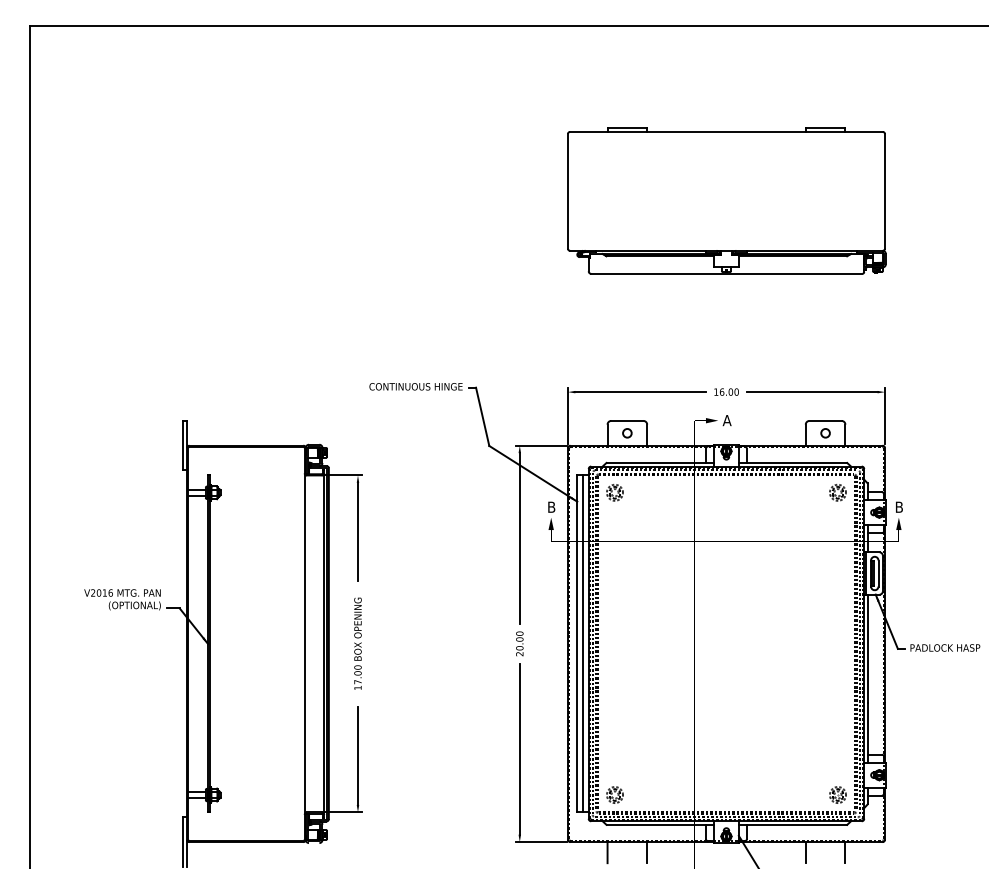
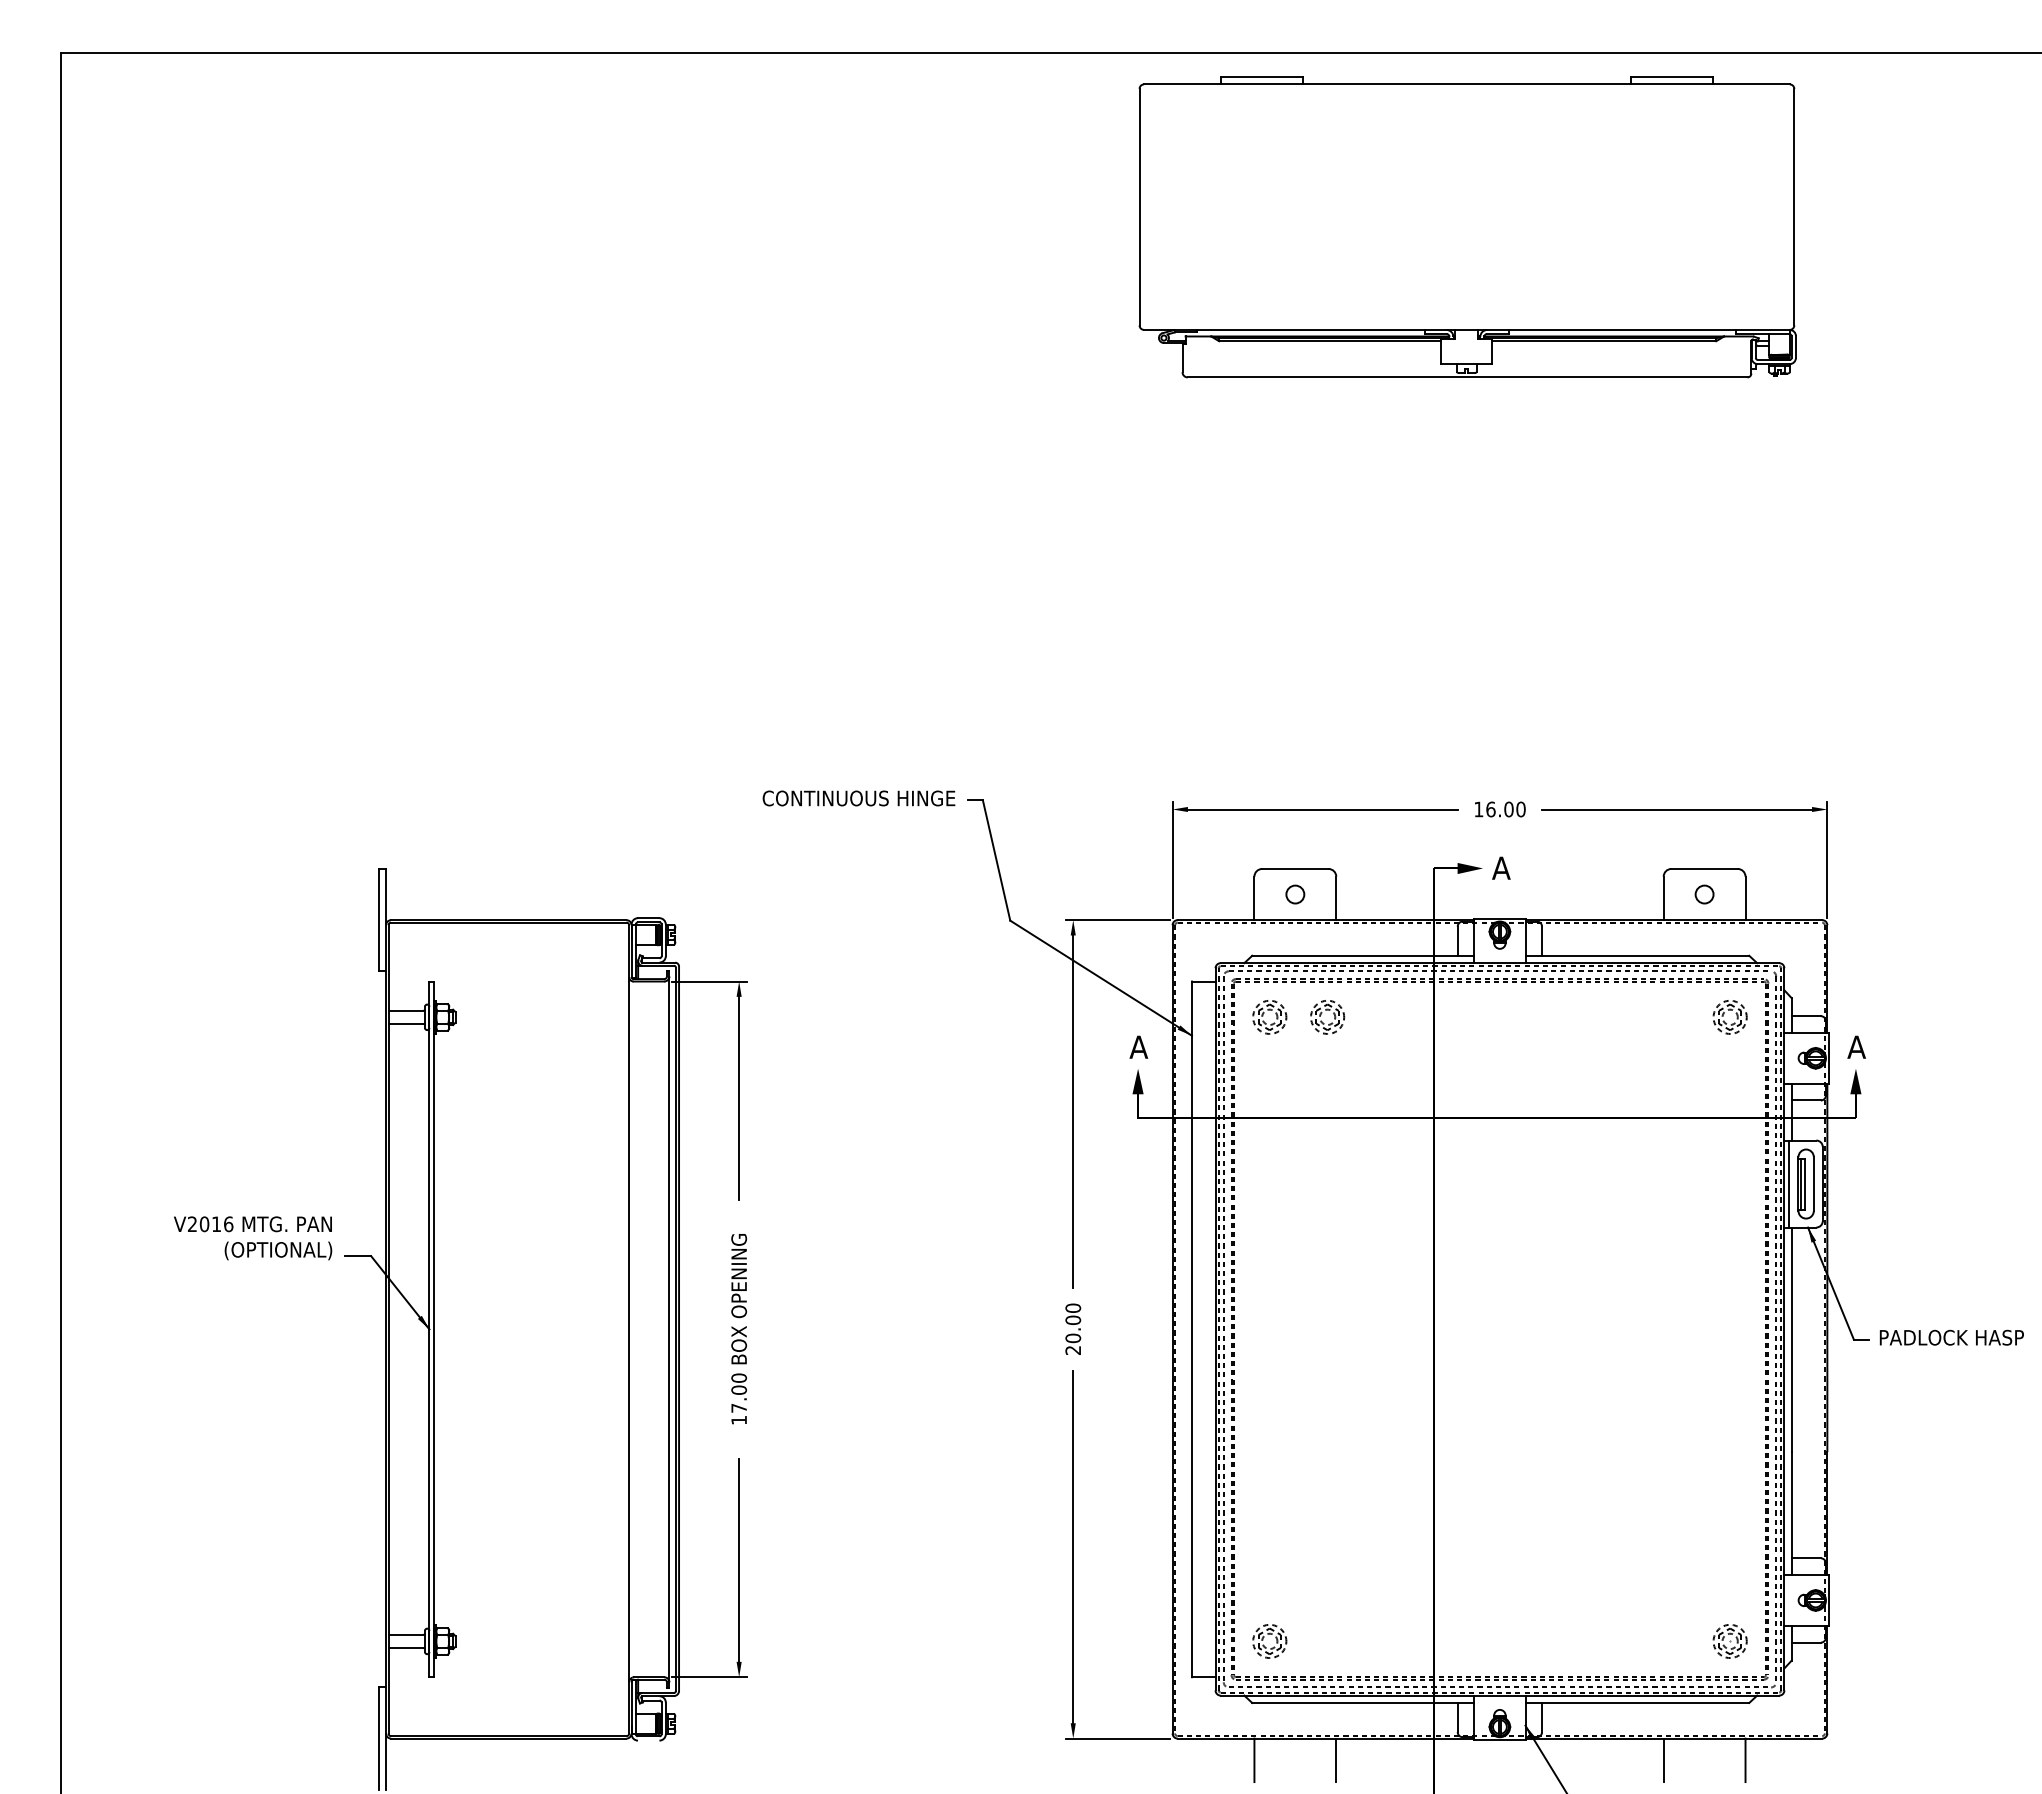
part: (726, 200) -> (1466, 225), moved
part: (642, 492) -> (1326, 1016), added
text: (551, 506) -> (1138, 1045), B -> A
text: (898, 506) -> (1855, 1045), B -> A
line: (583, 643) -> (1204, 1328), removed

